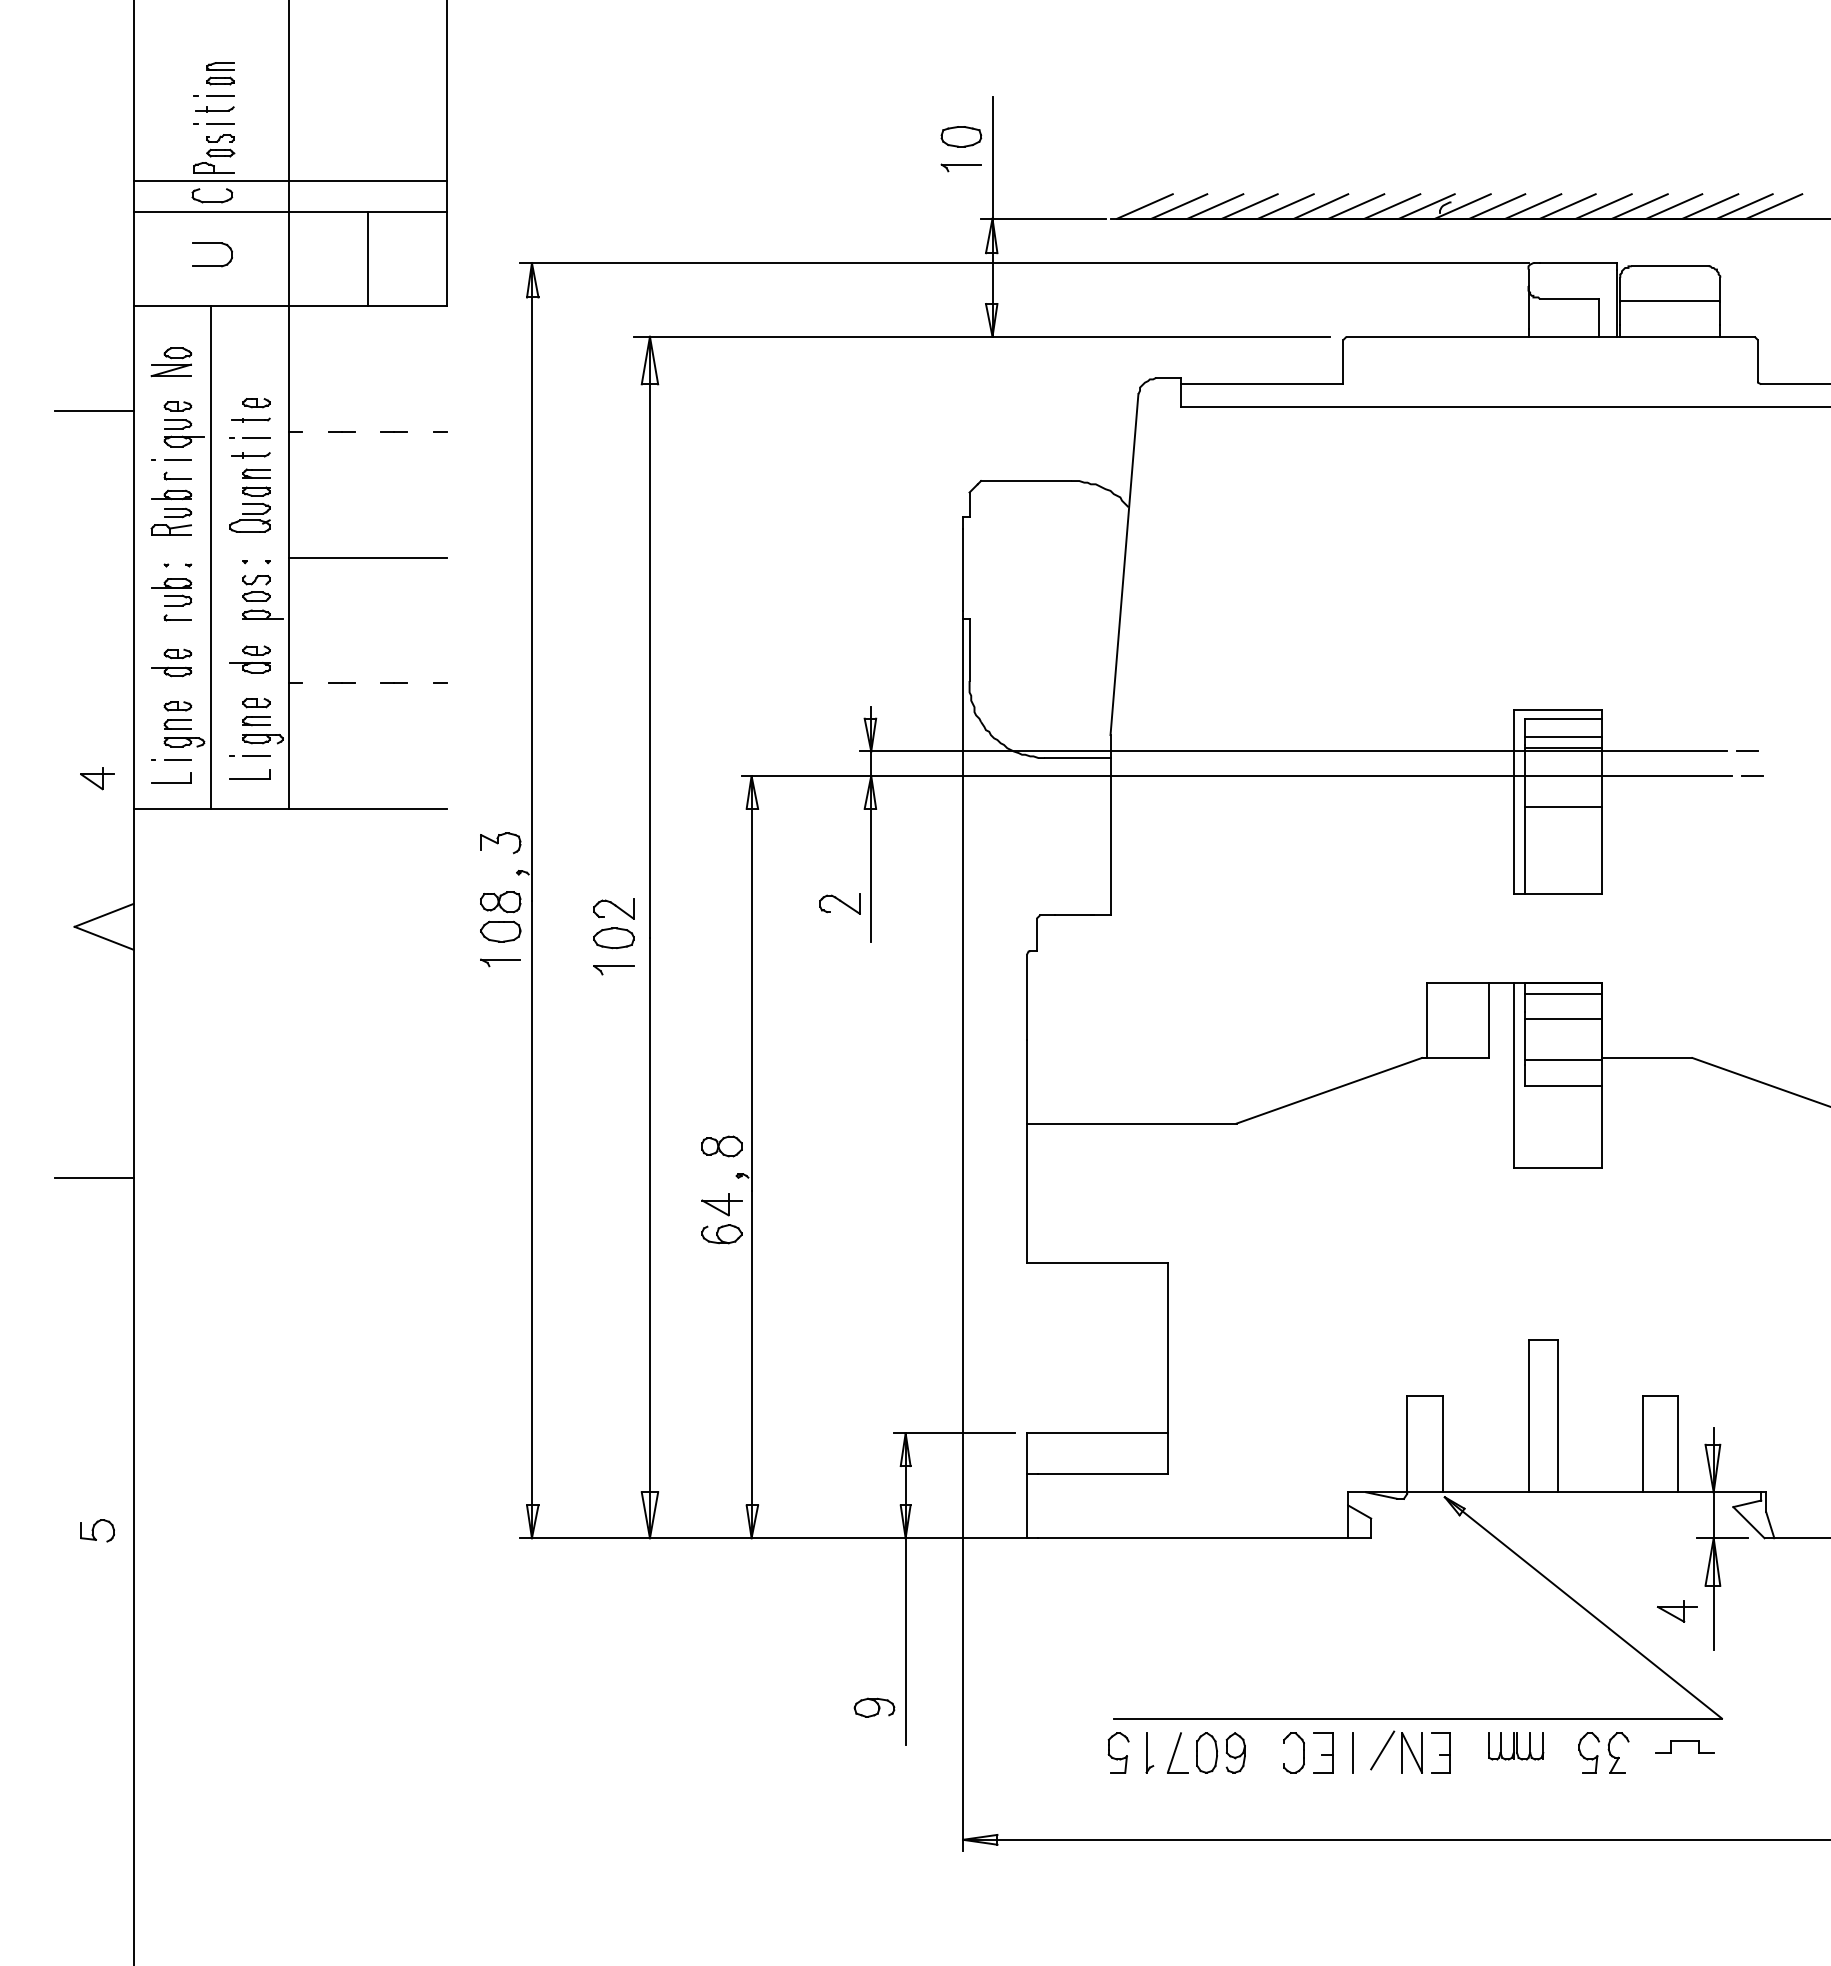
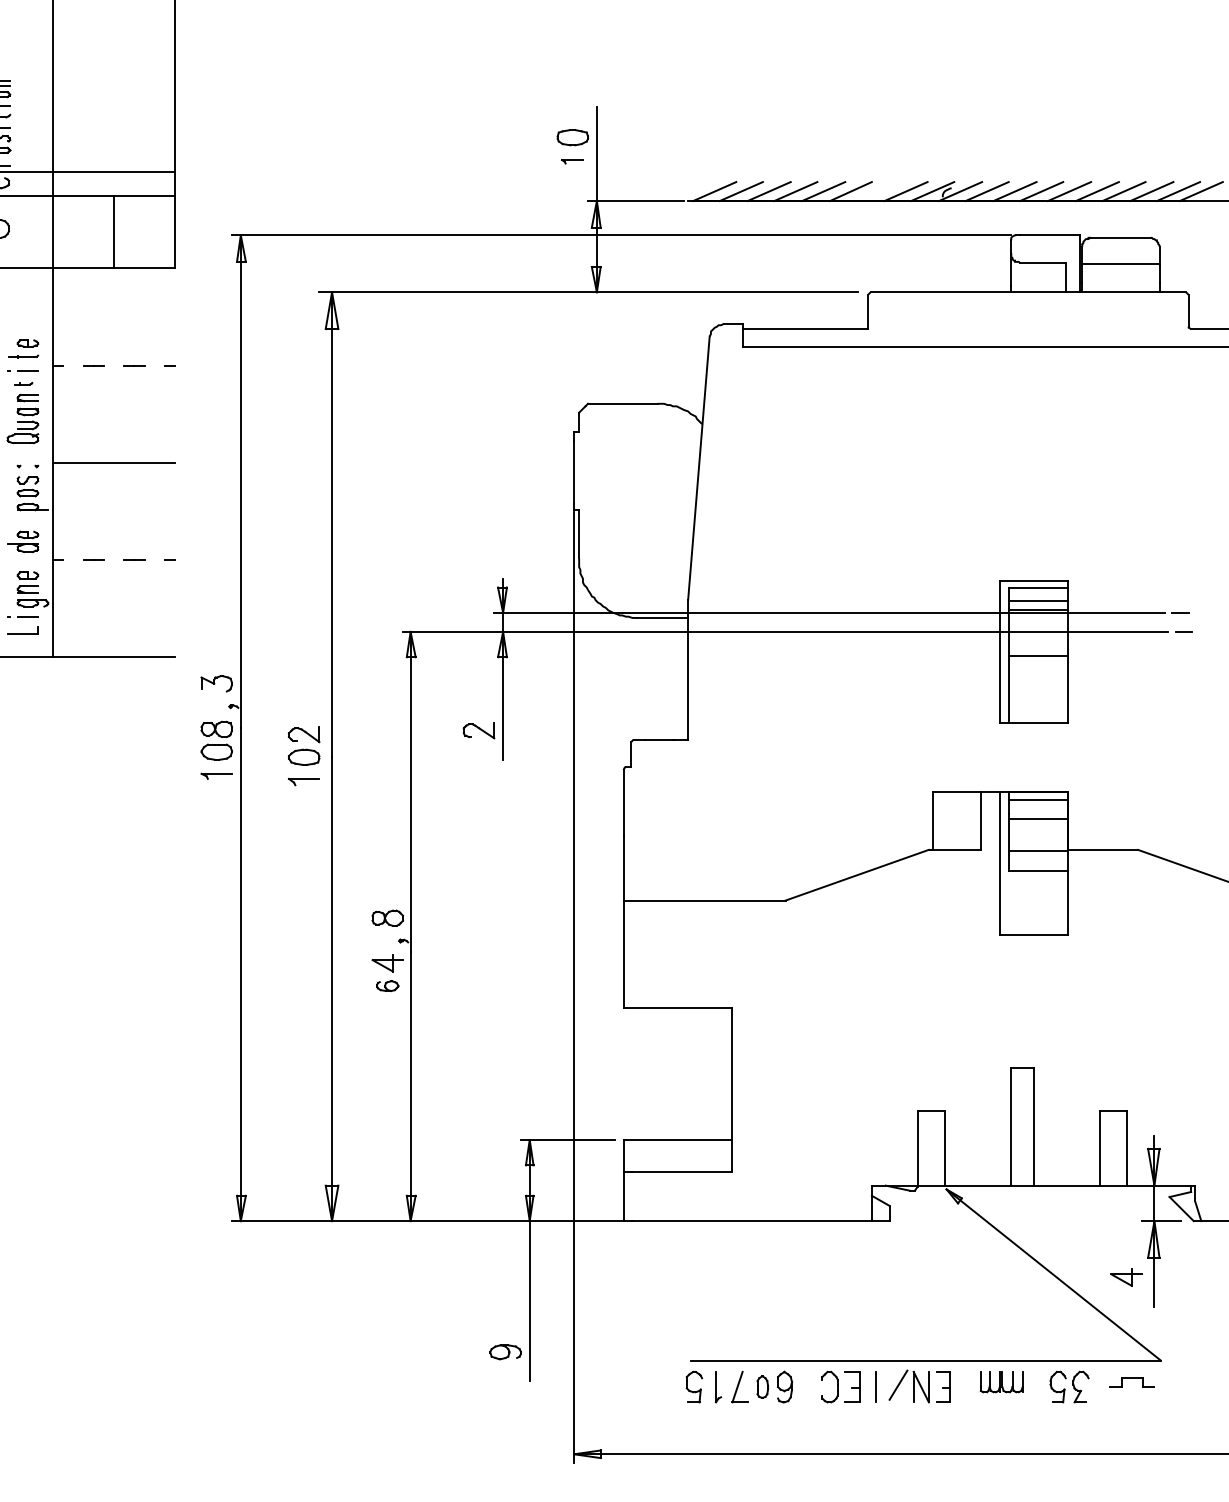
part: (960, 167) -> (572, 161), size x0.7
line: (1356, 206) -> (878, 191), removed
part: (250, 455) -> (23, 384), size x0.6
part: (721, 1234) -> (387, 986), size x0.7
part: (1206, 1752) -> (762, 1386), size x0.7

